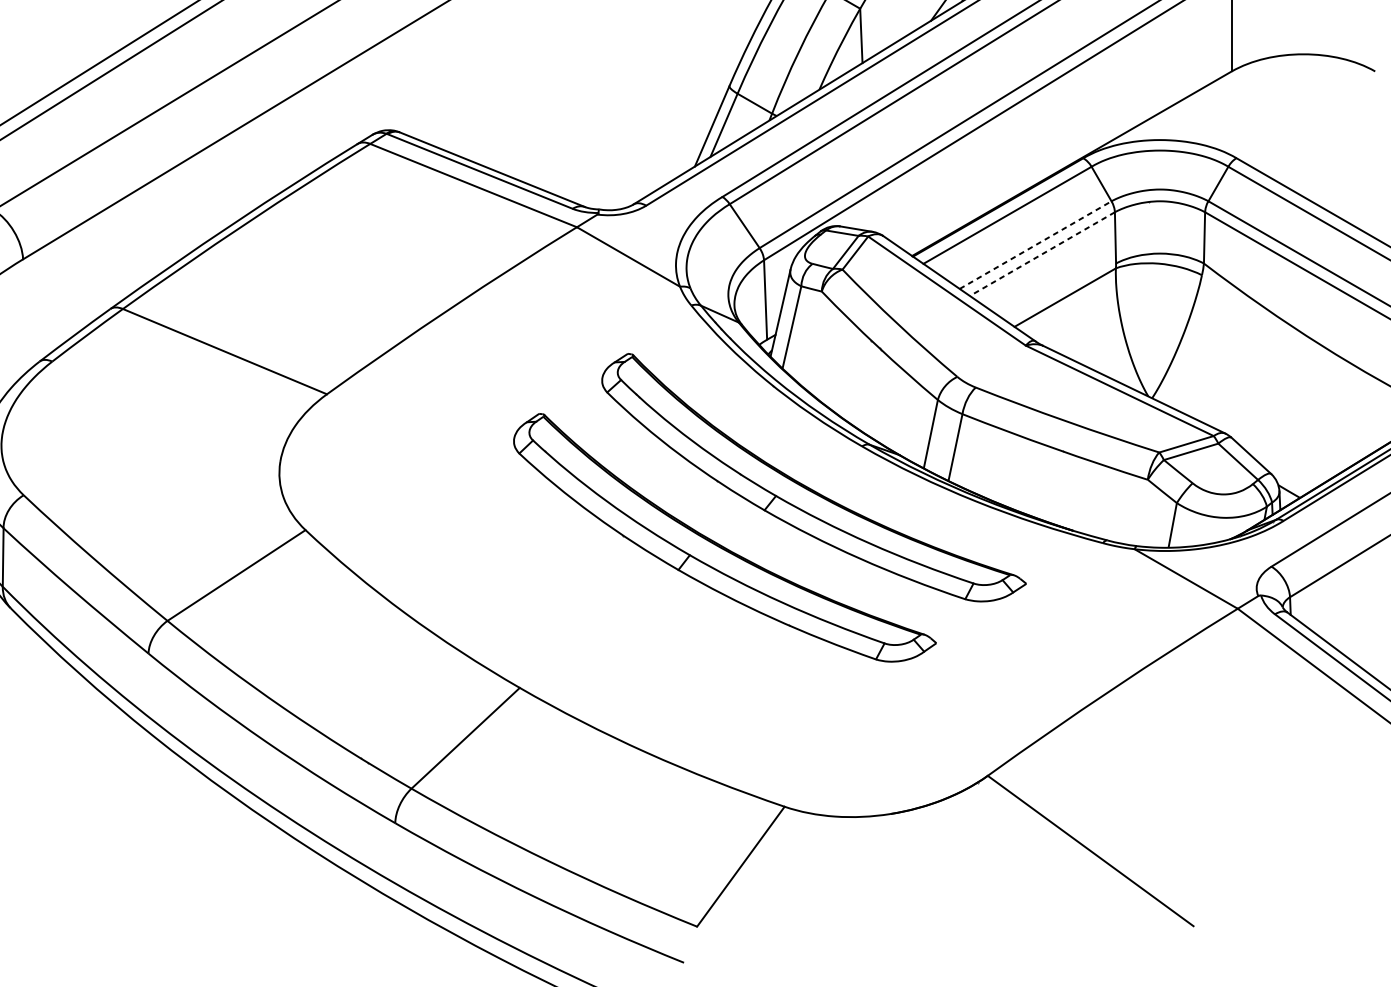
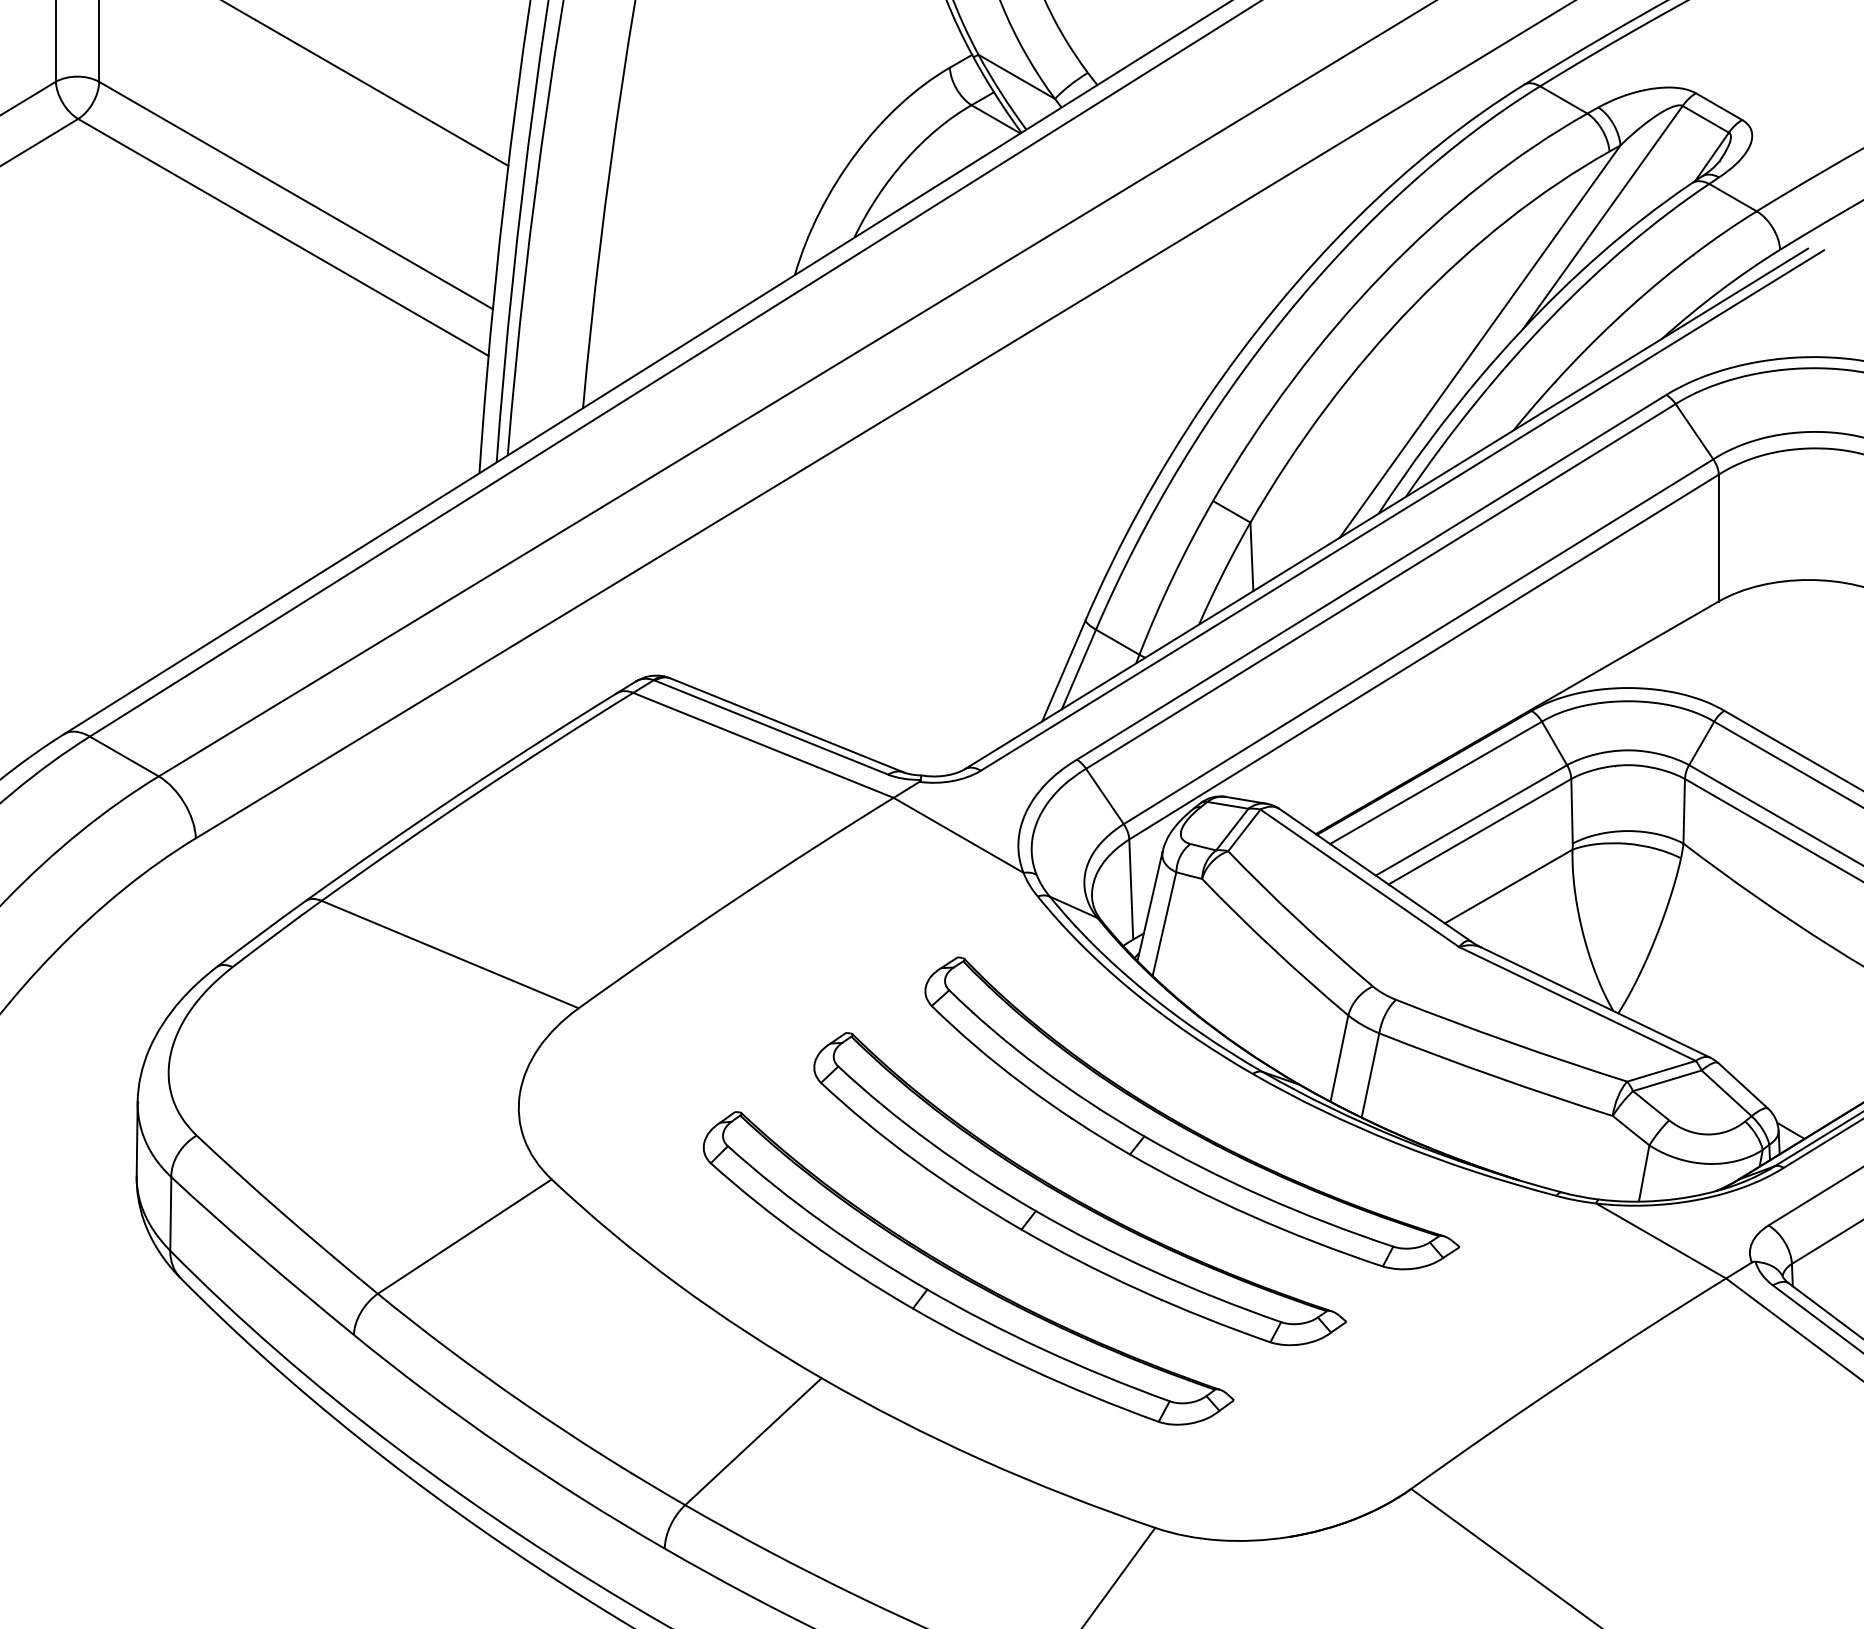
line: (1035, 245) -> (1471, 820), dashed -> solid
line: (1042, 253) -> (1479, 831), dashed -> solid
part: (633, 605) -> (964, 1274), added

